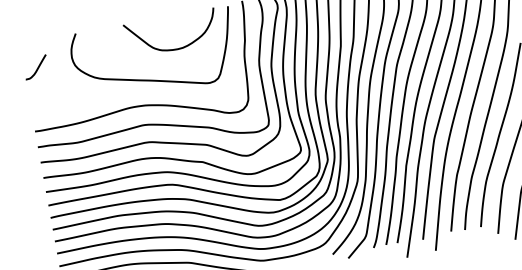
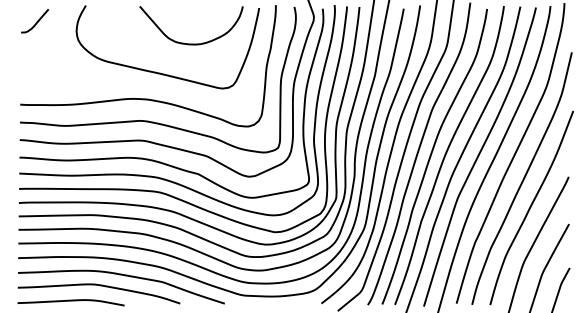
curve: (37, 67) -> (36, 21), moved

